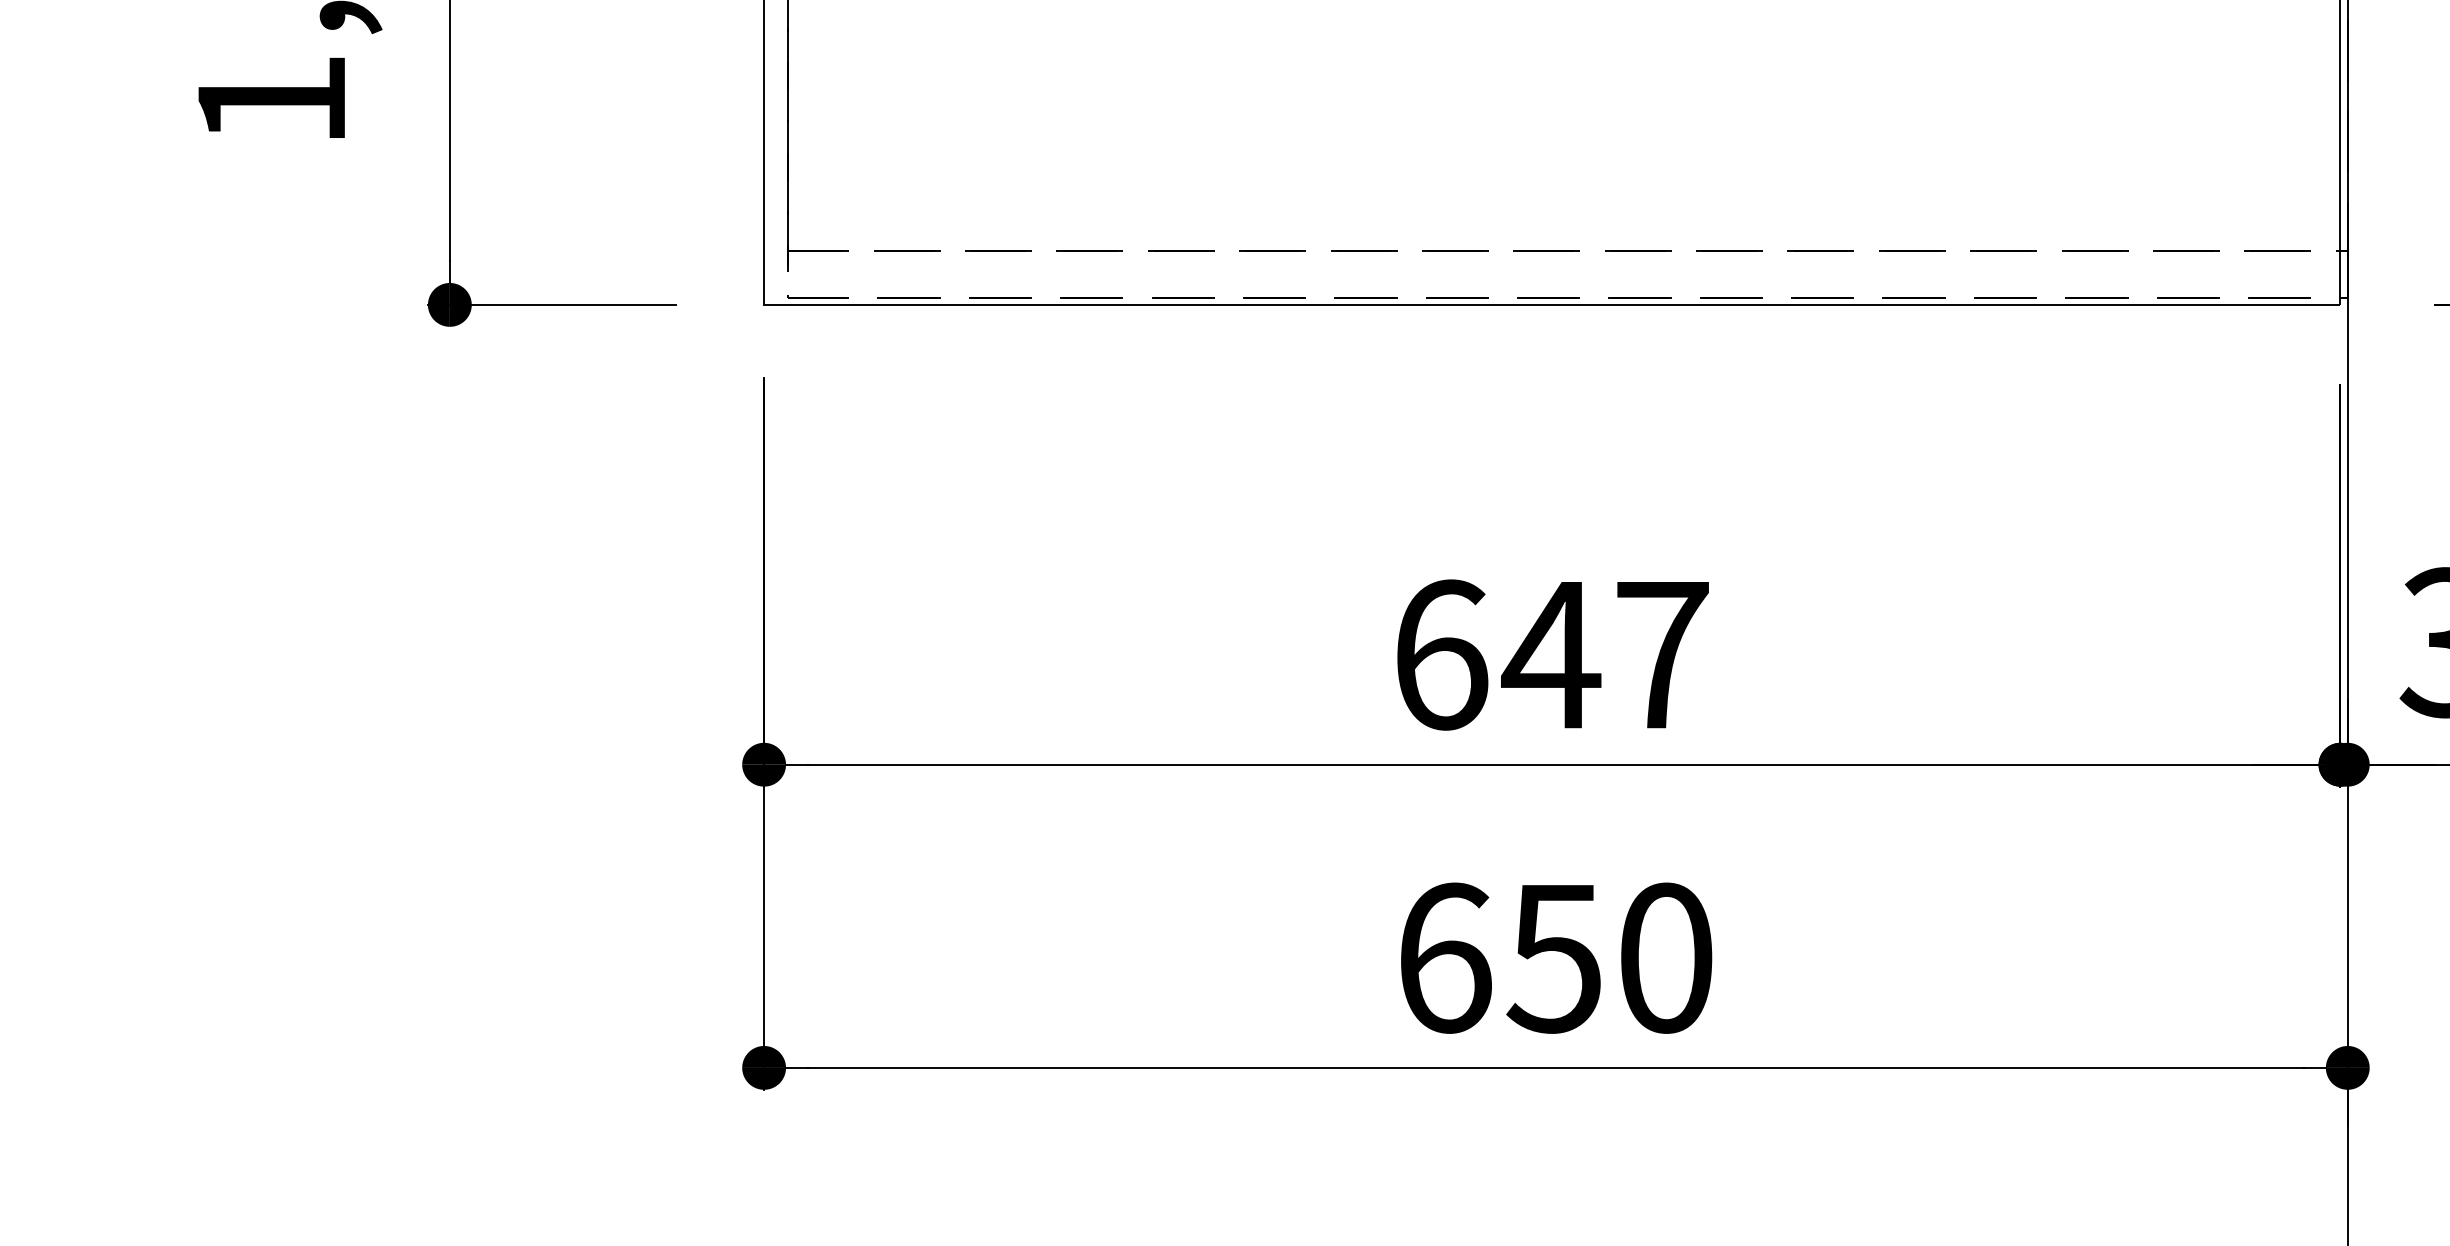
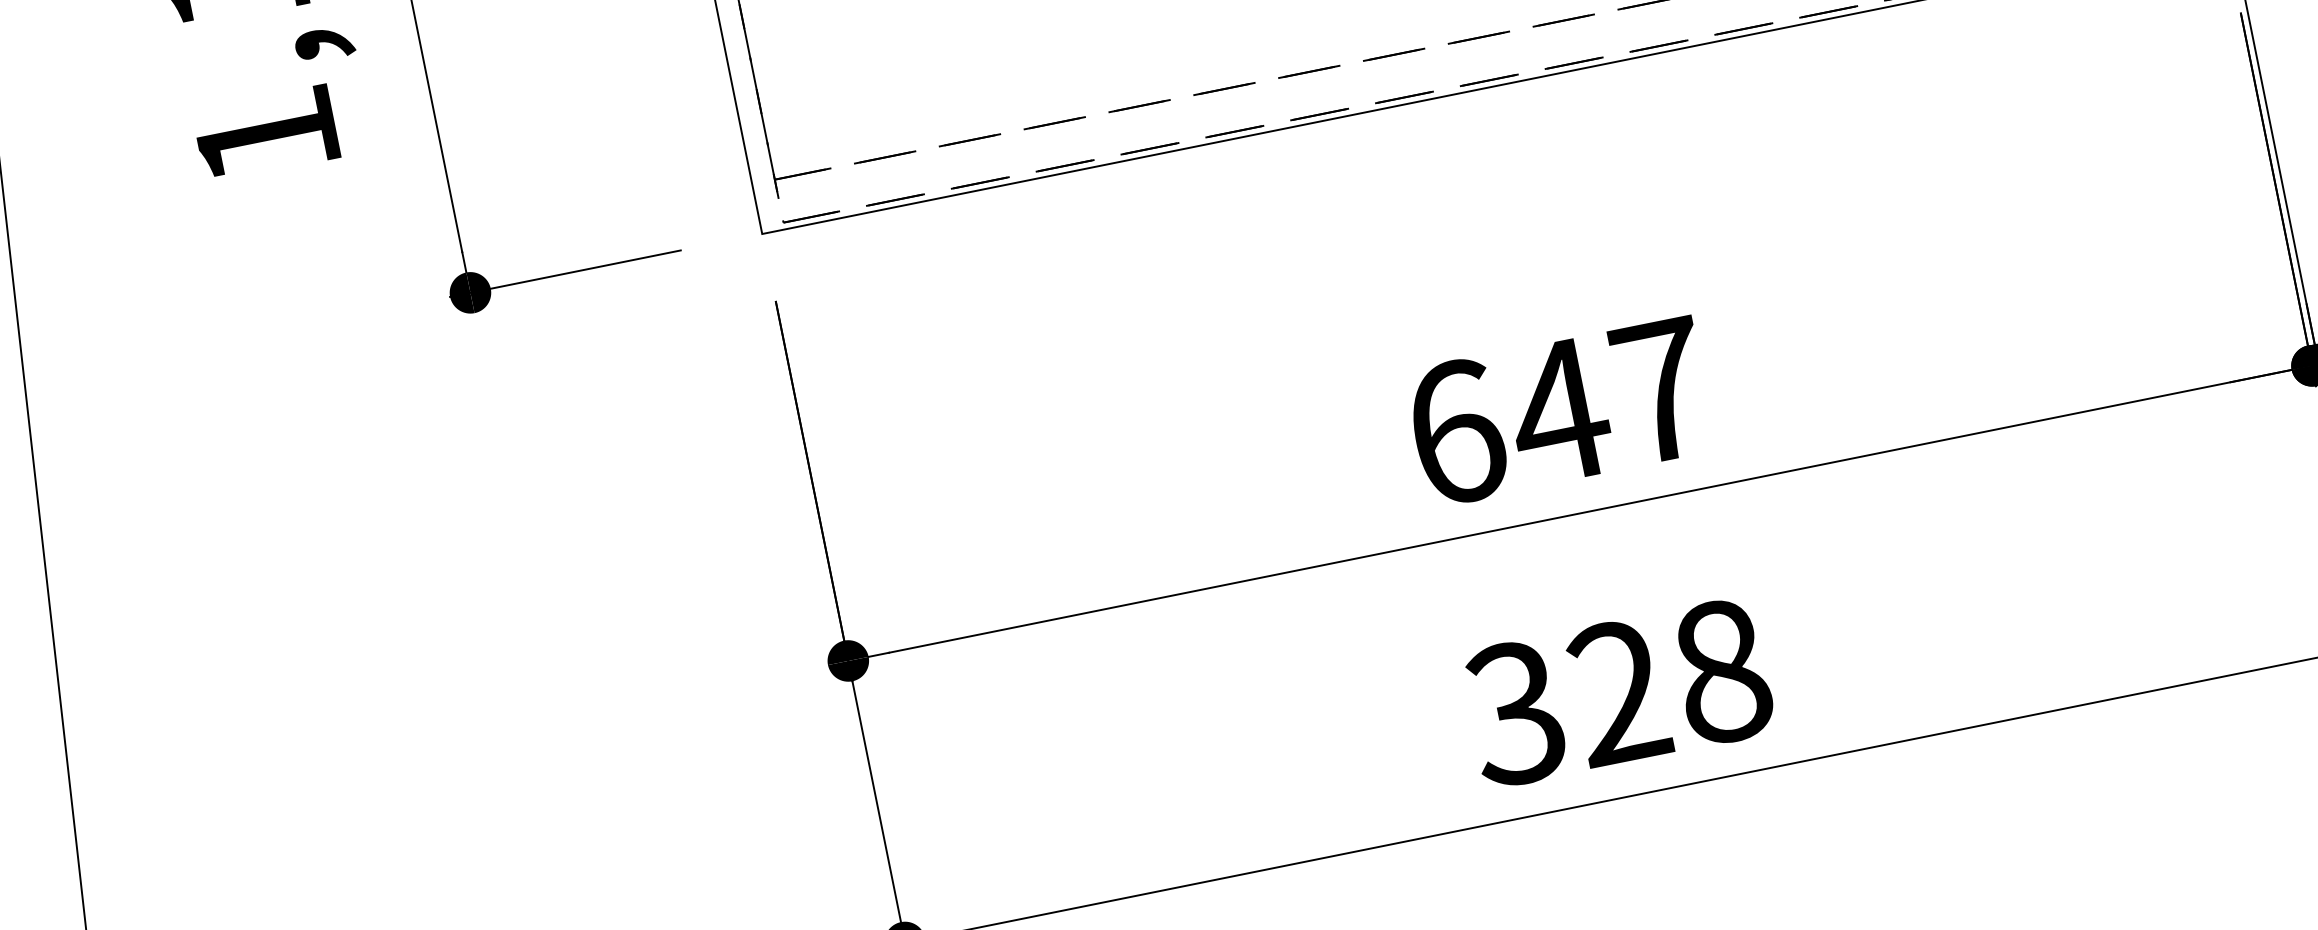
text: (1554, 957) -> (1618, 691), 650 -> 328

